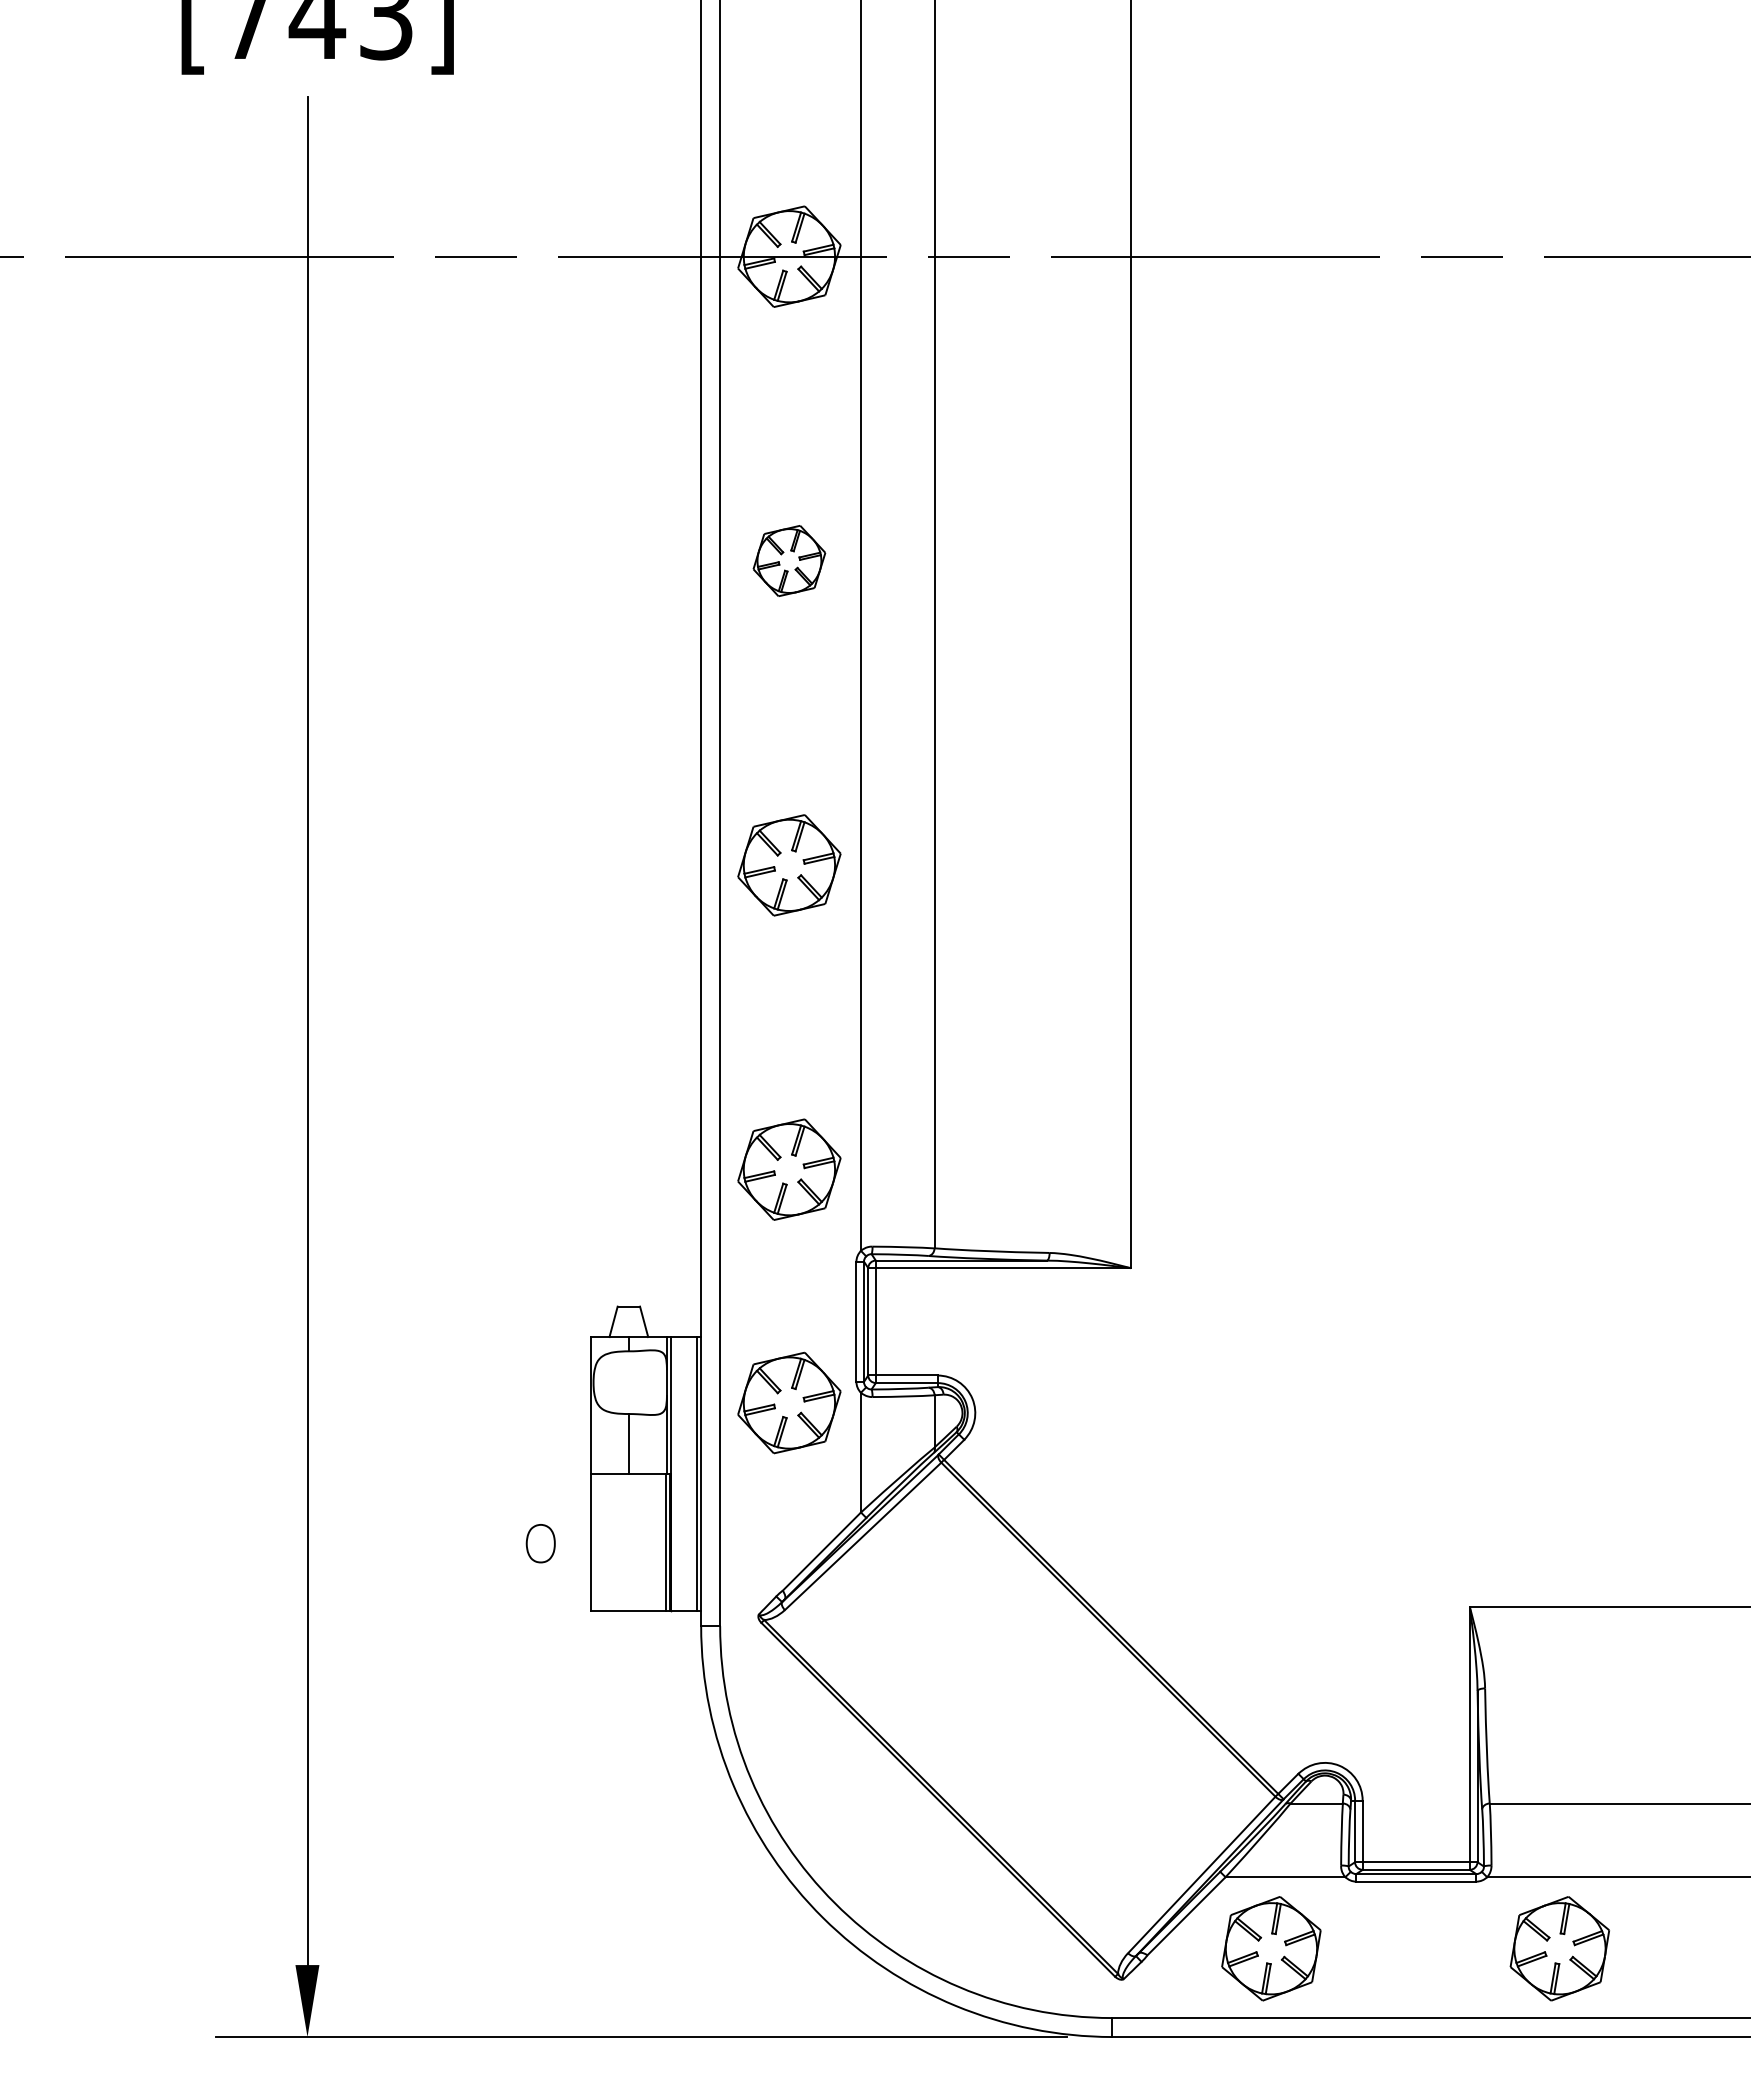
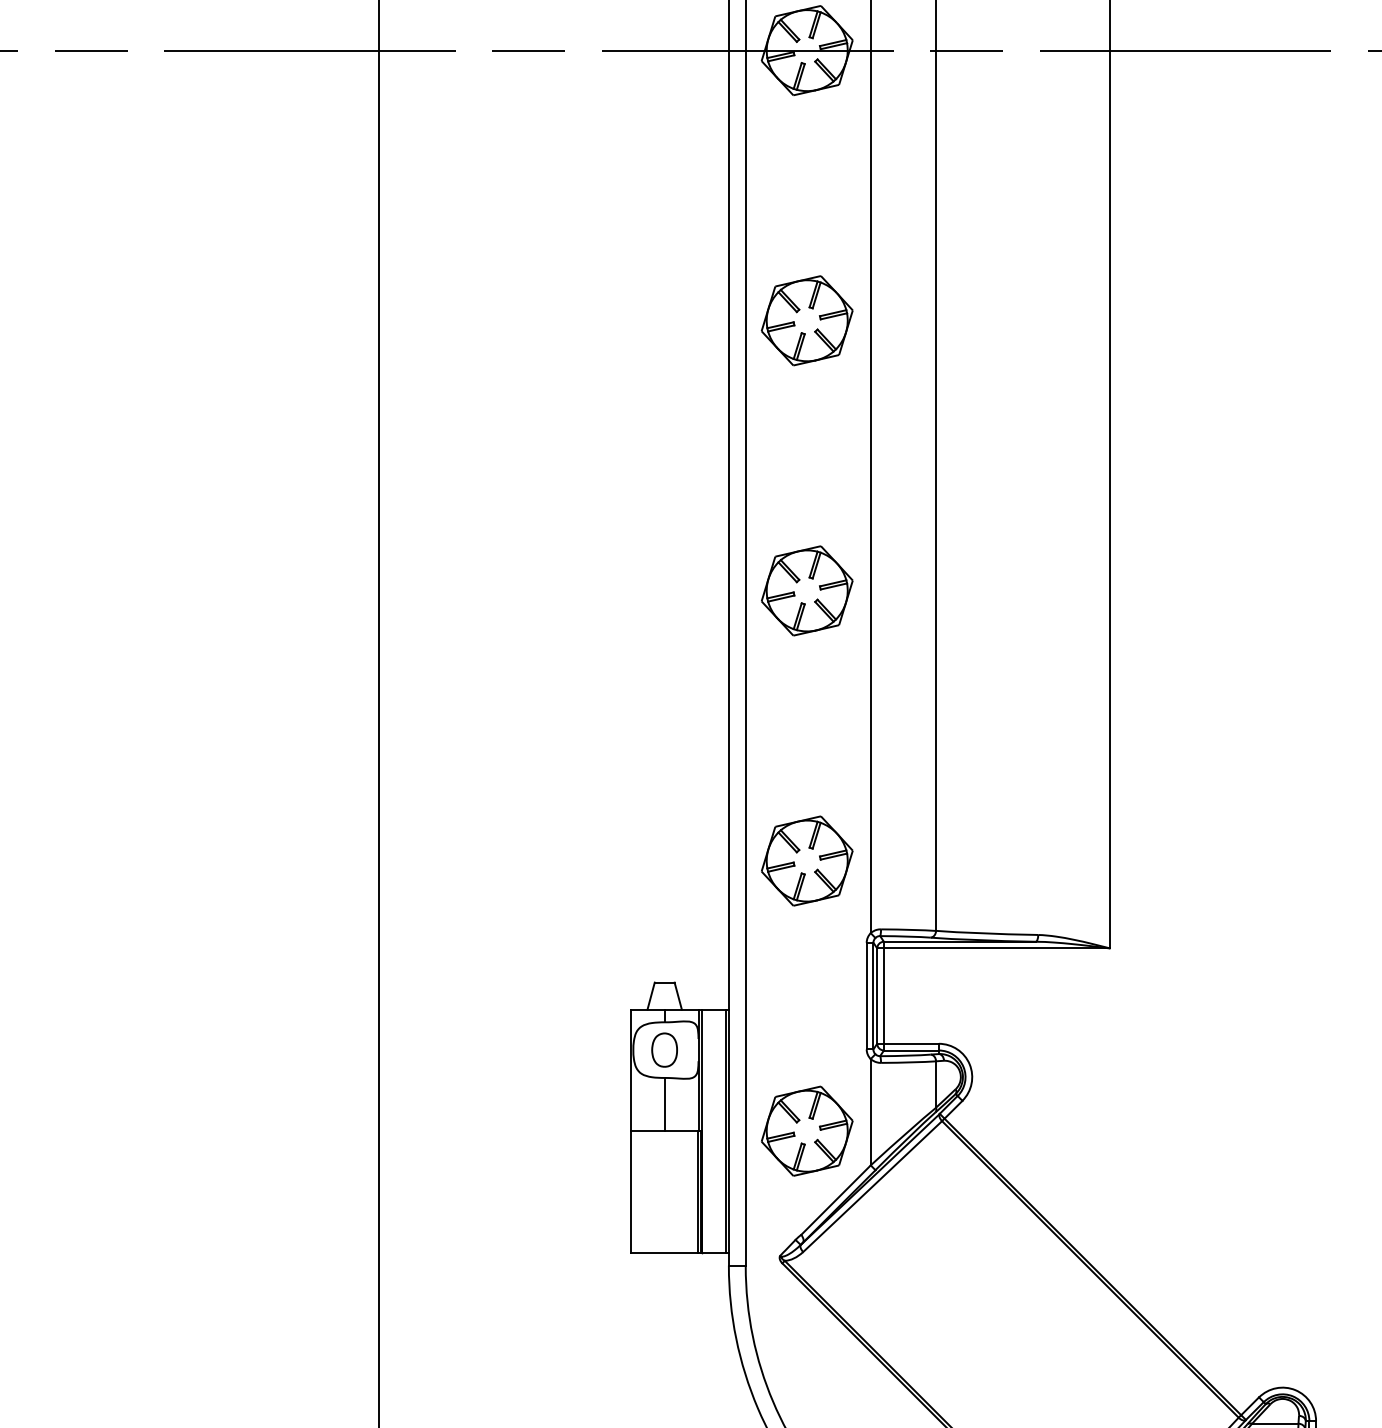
part: (789, 560) -> (807, 320), size x1.43
part: (789, 1402) -> (807, 1130), moved
part: (540, 1543) -> (664, 1049), moved

